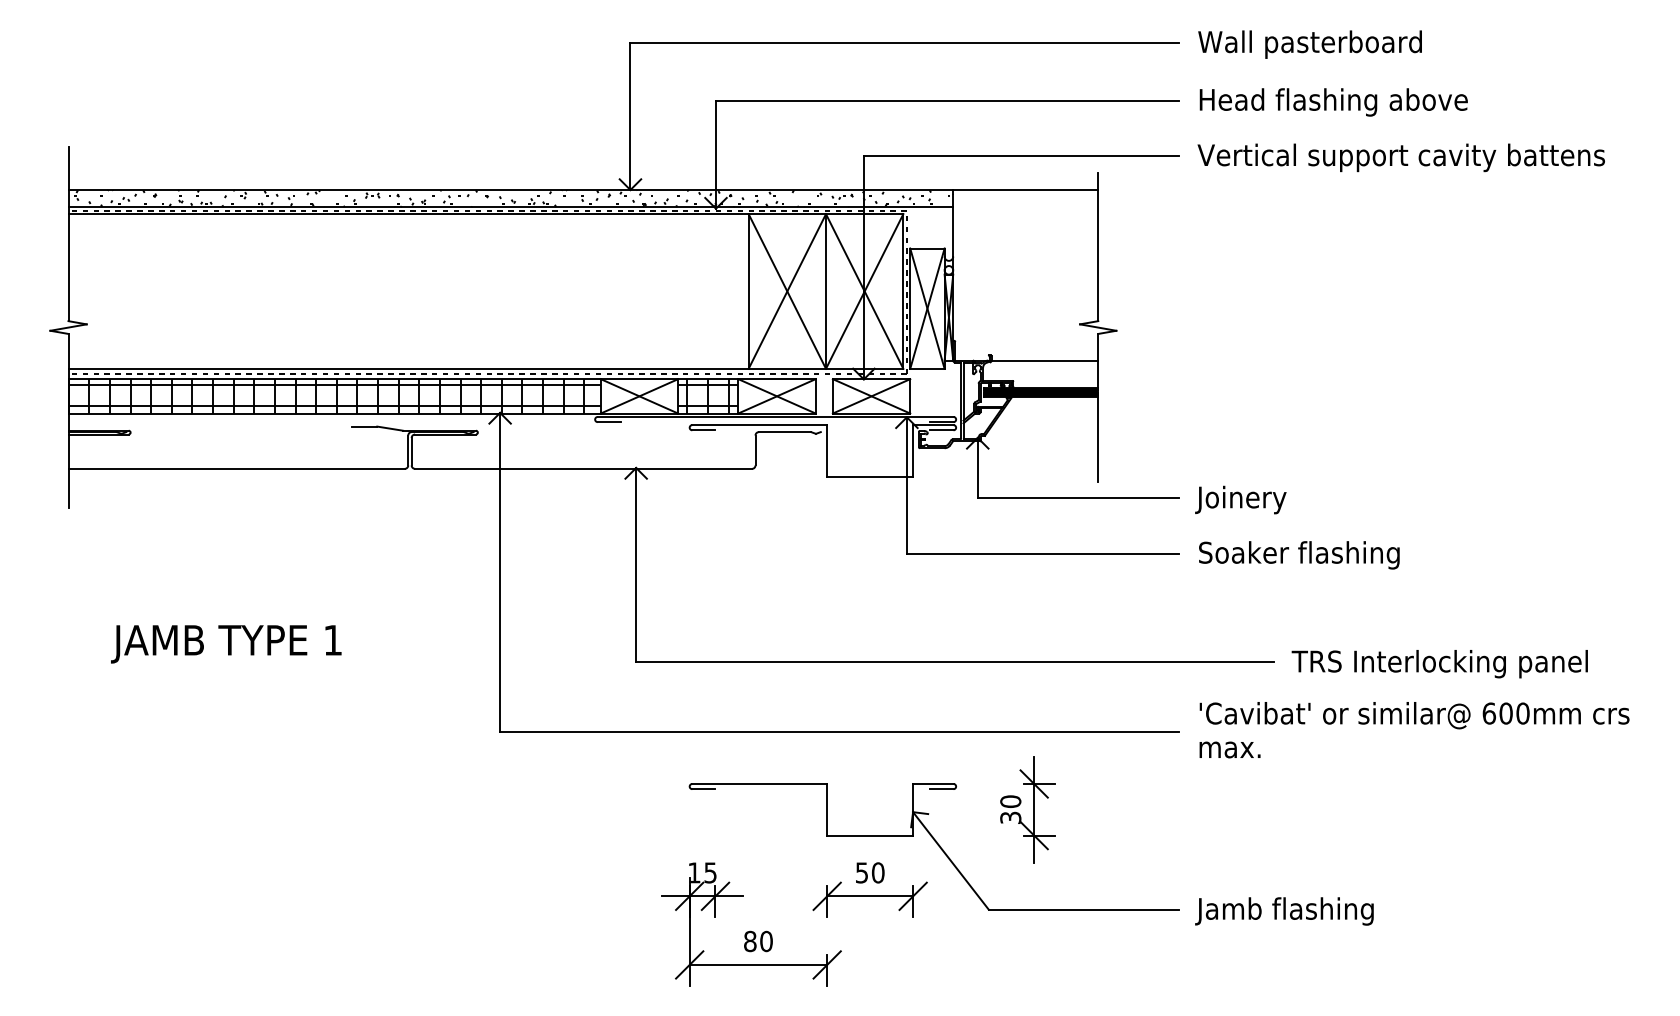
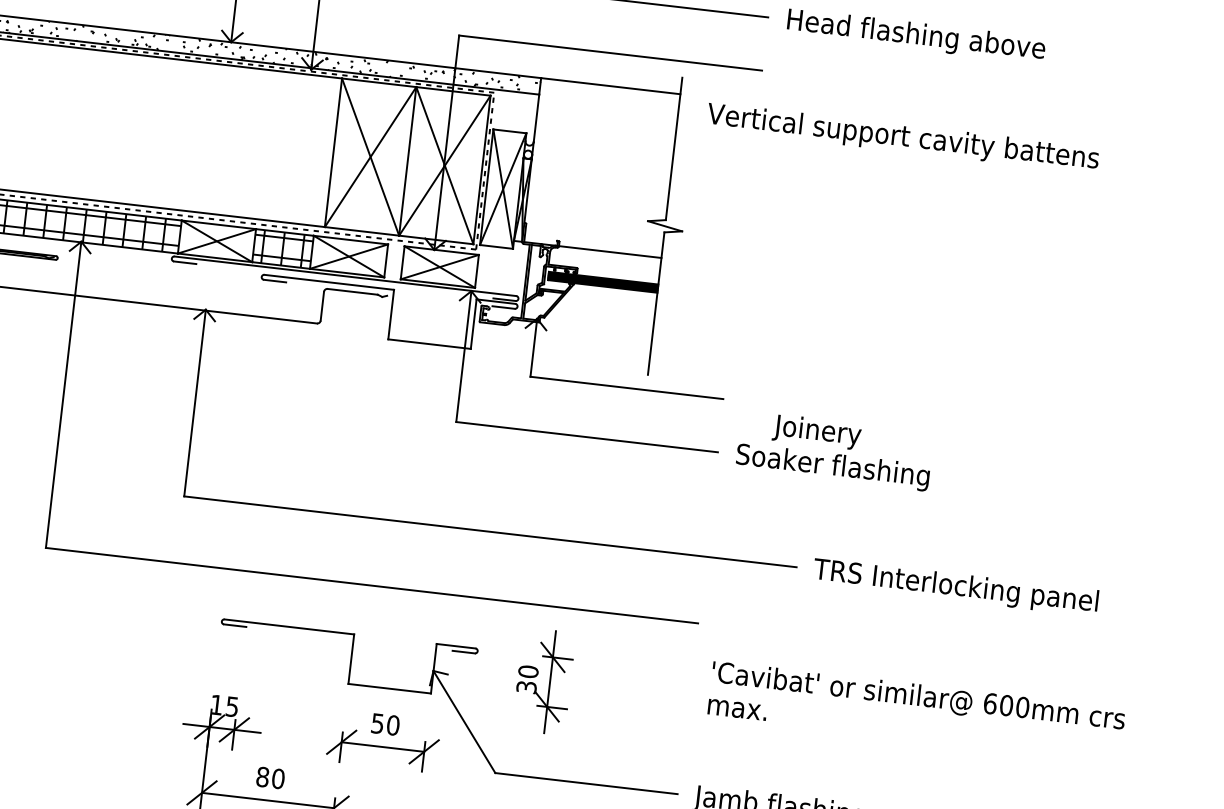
text: (1400, 157) -> (902, 137), moved
text: (1240, 499) -> (816, 431), moved
text: (1414, 730) -> (916, 711), moved

